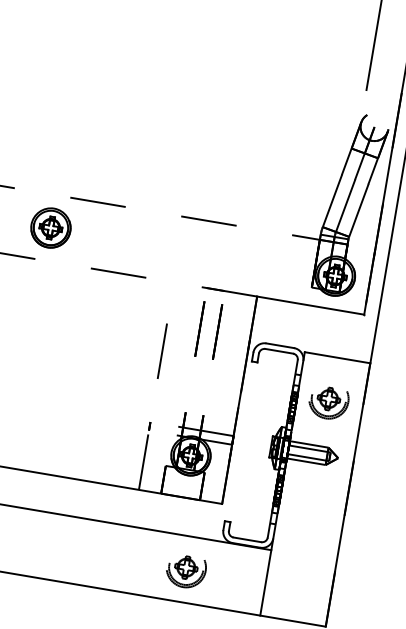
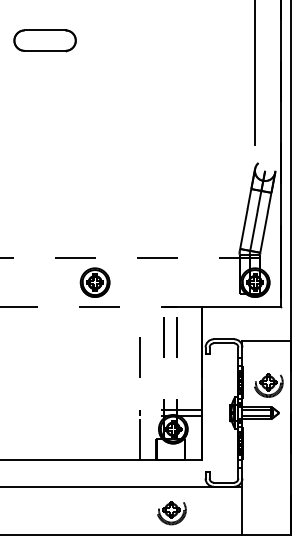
part: (50, 227) -> (94, 282), moved
part: (328, 402) -> (268, 385), moved
part: (185, 572) -> (171, 513), moved

